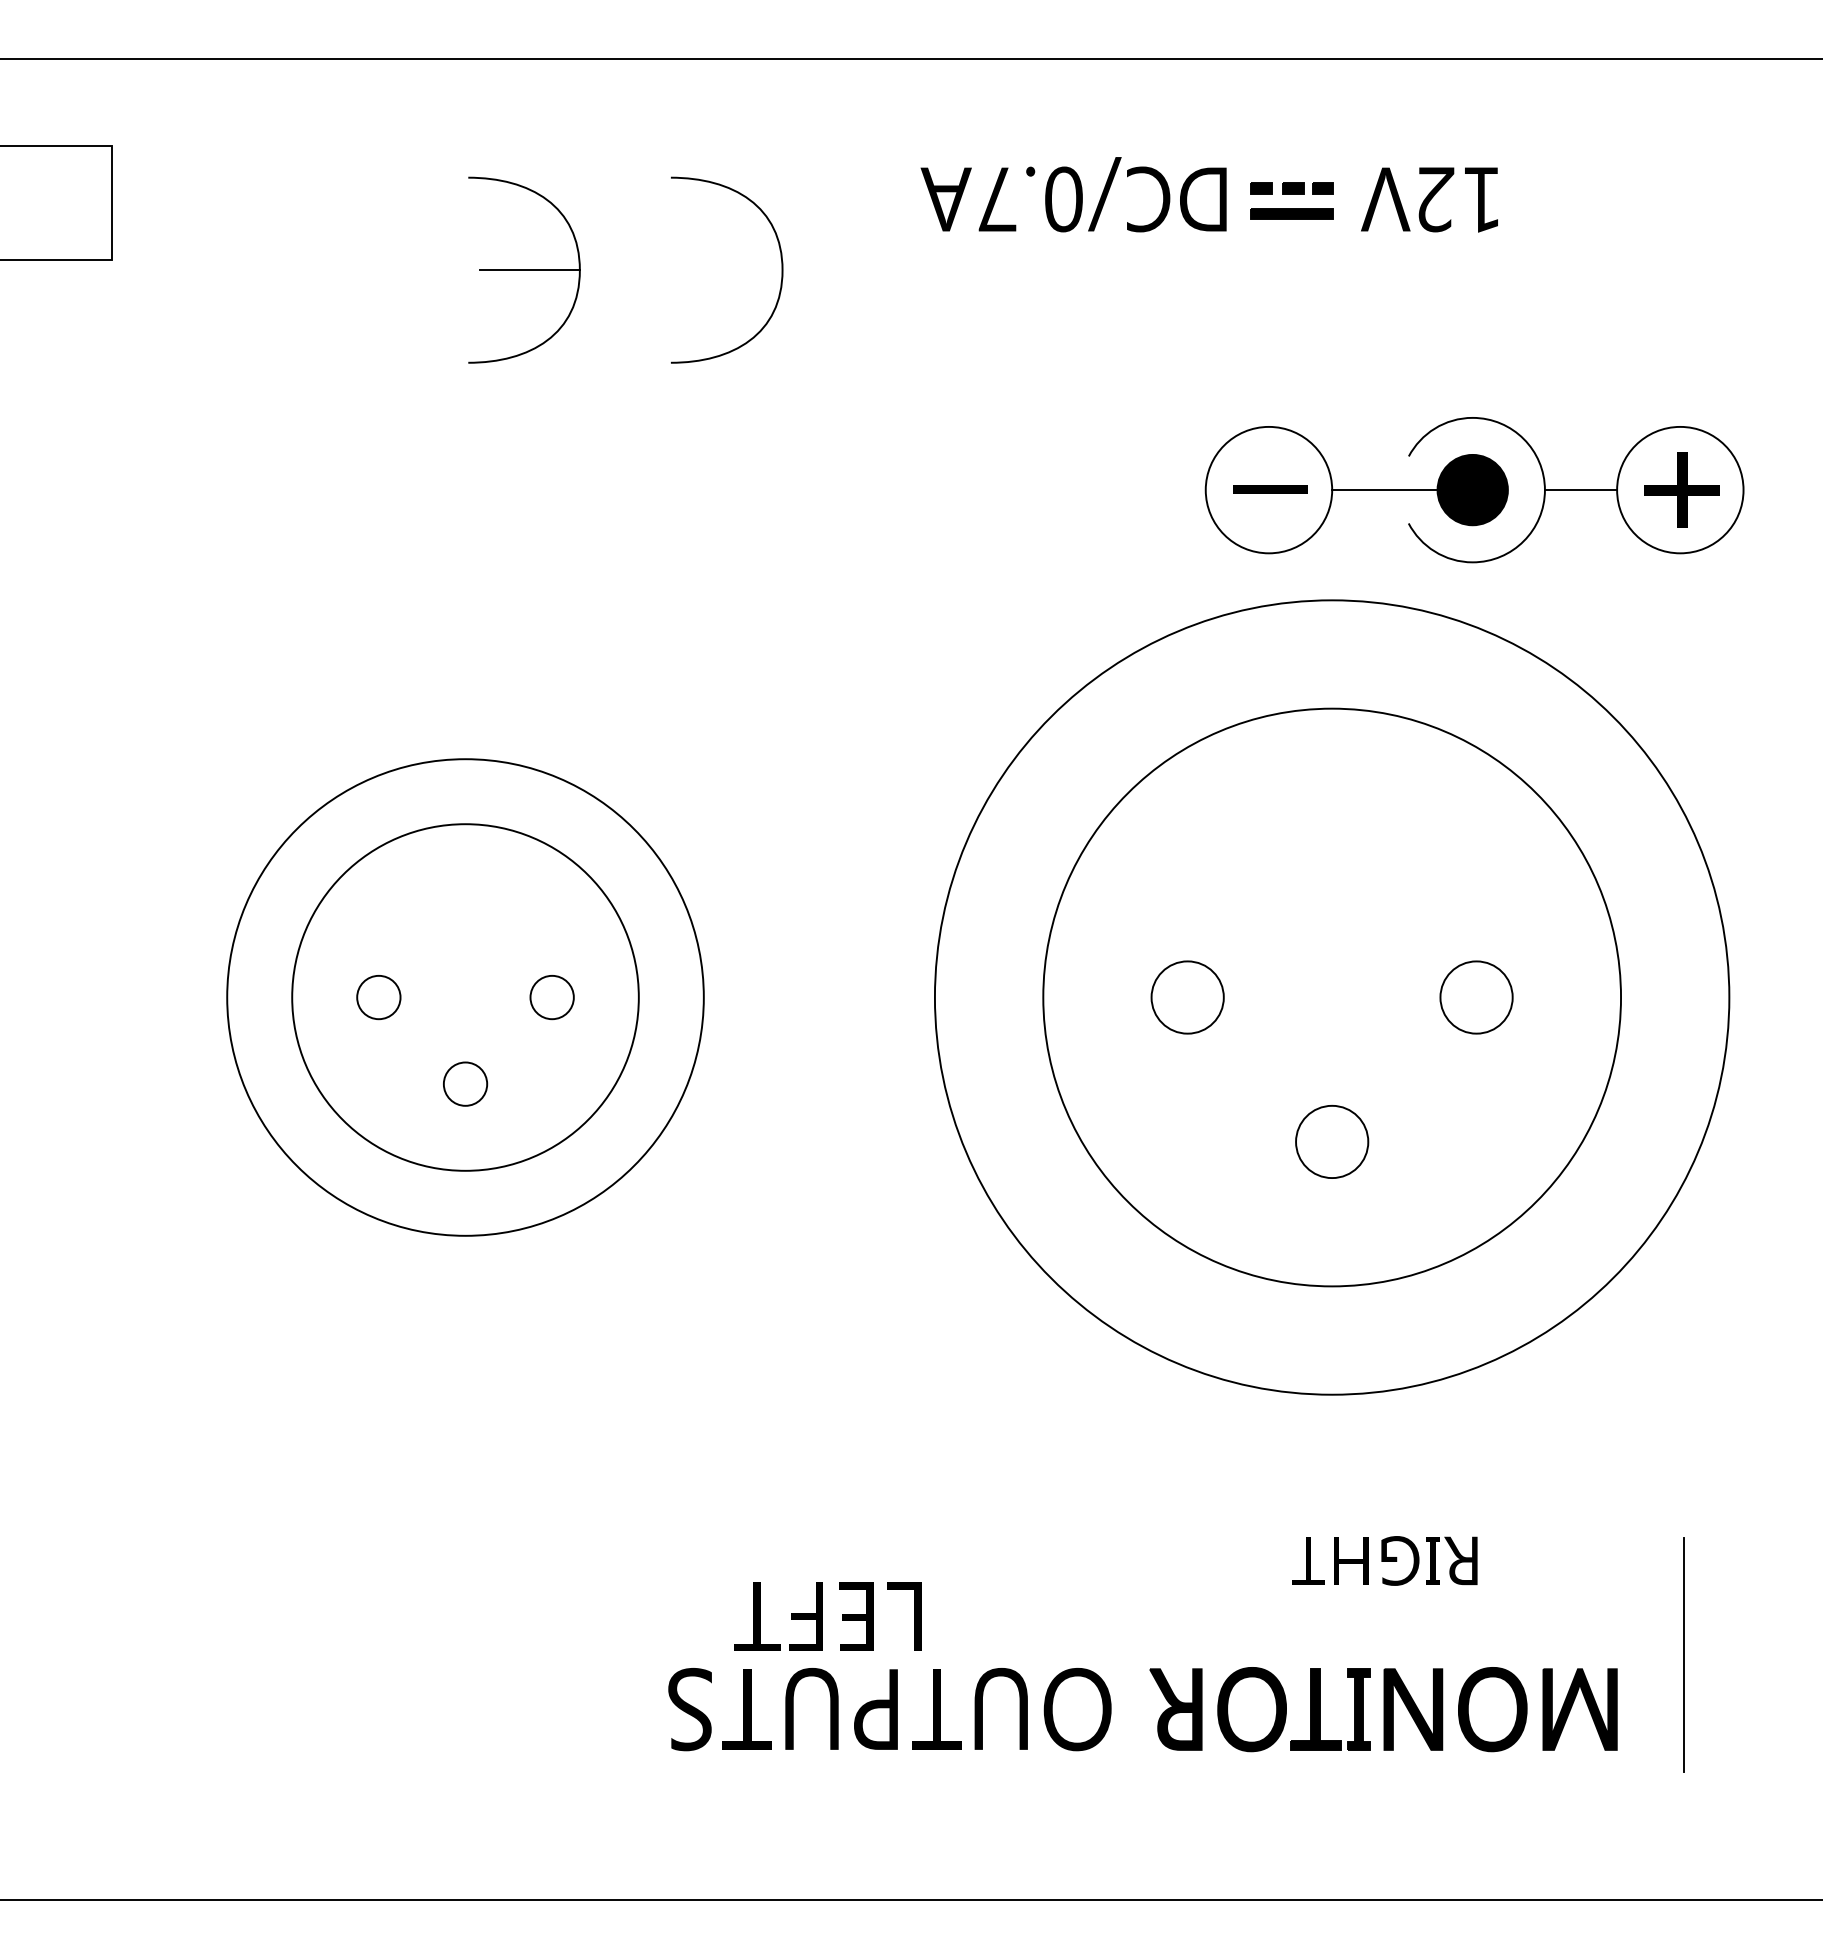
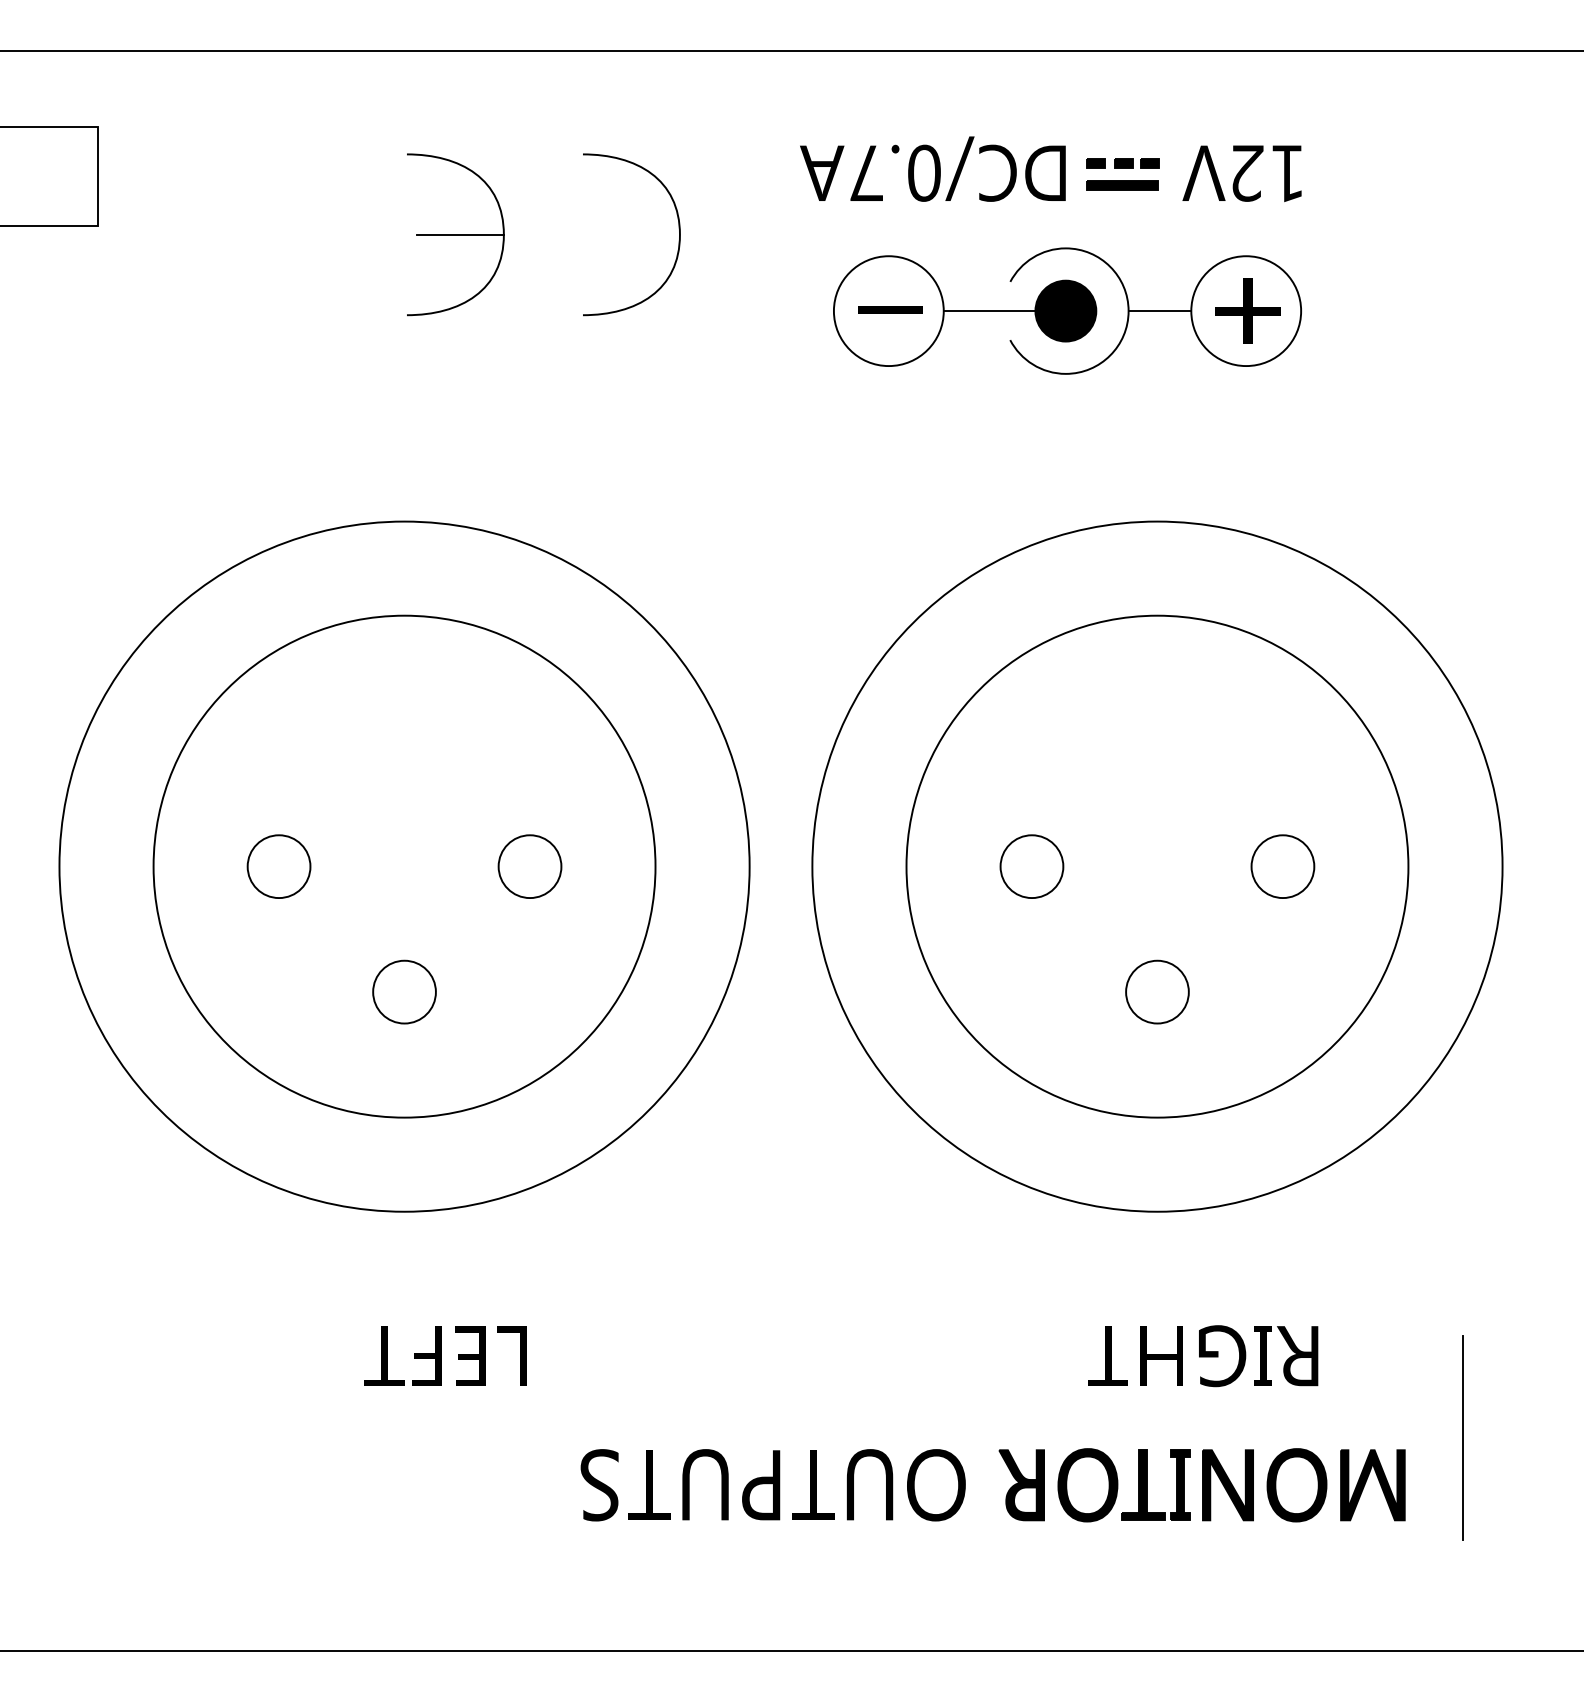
part: (1474, 490) -> (1067, 311), moved
part: (465, 997) -> (404, 866), size x1.67
part: (1384, 1560) -> (1202, 1355), size x1.43
part: (827, 1616) -> (445, 1355), moved

